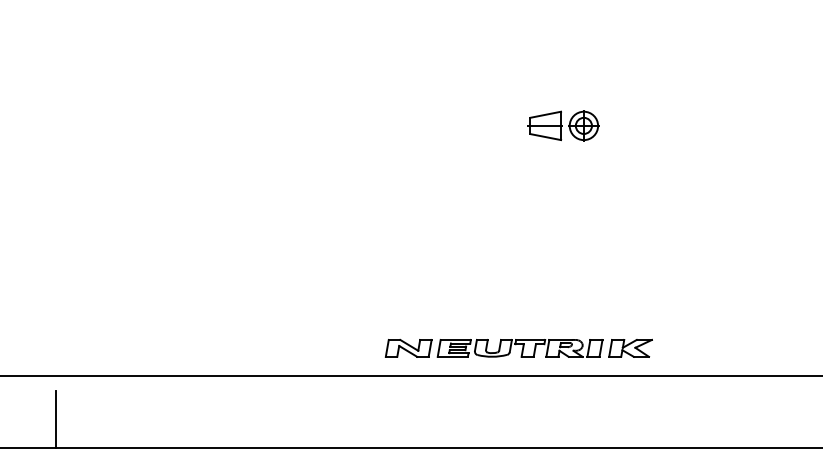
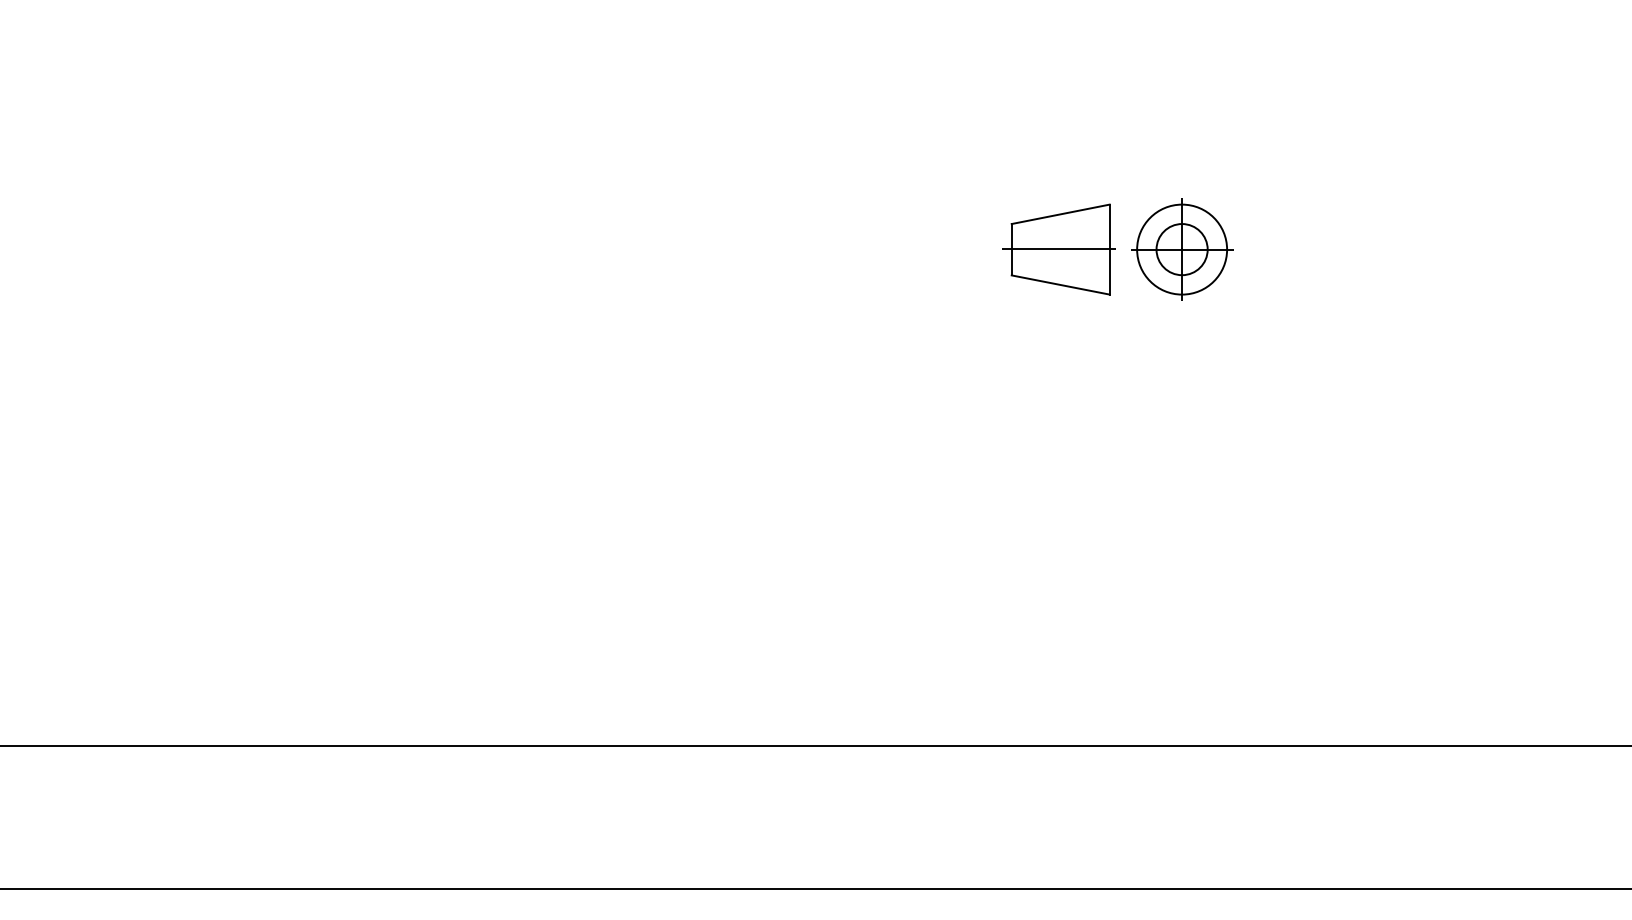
part: (563, 125) -> (1117, 248), size x1.6
part: (518, 347) -> (1028, 688), removed
line: (56, 419) -> (112, 831), removed

